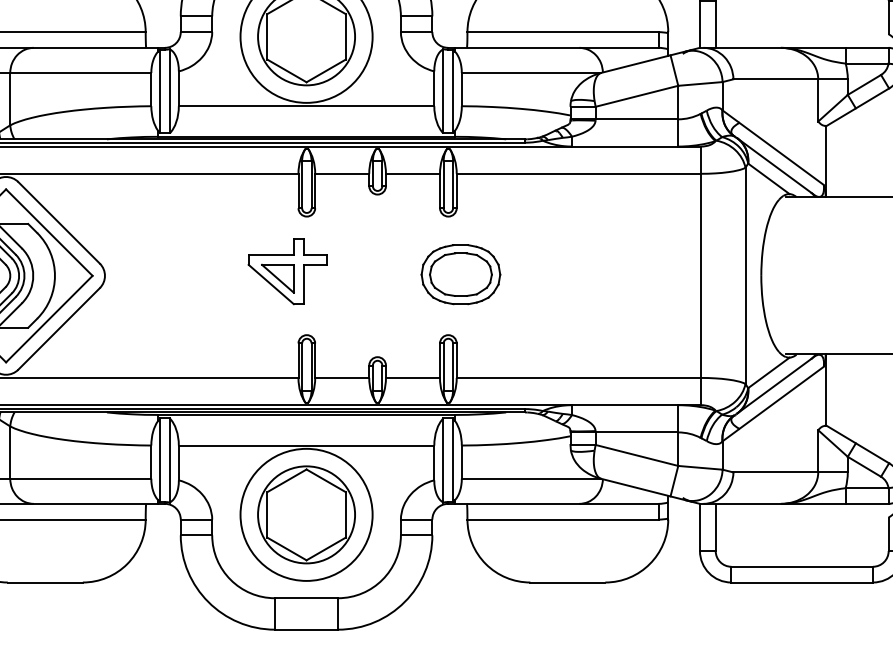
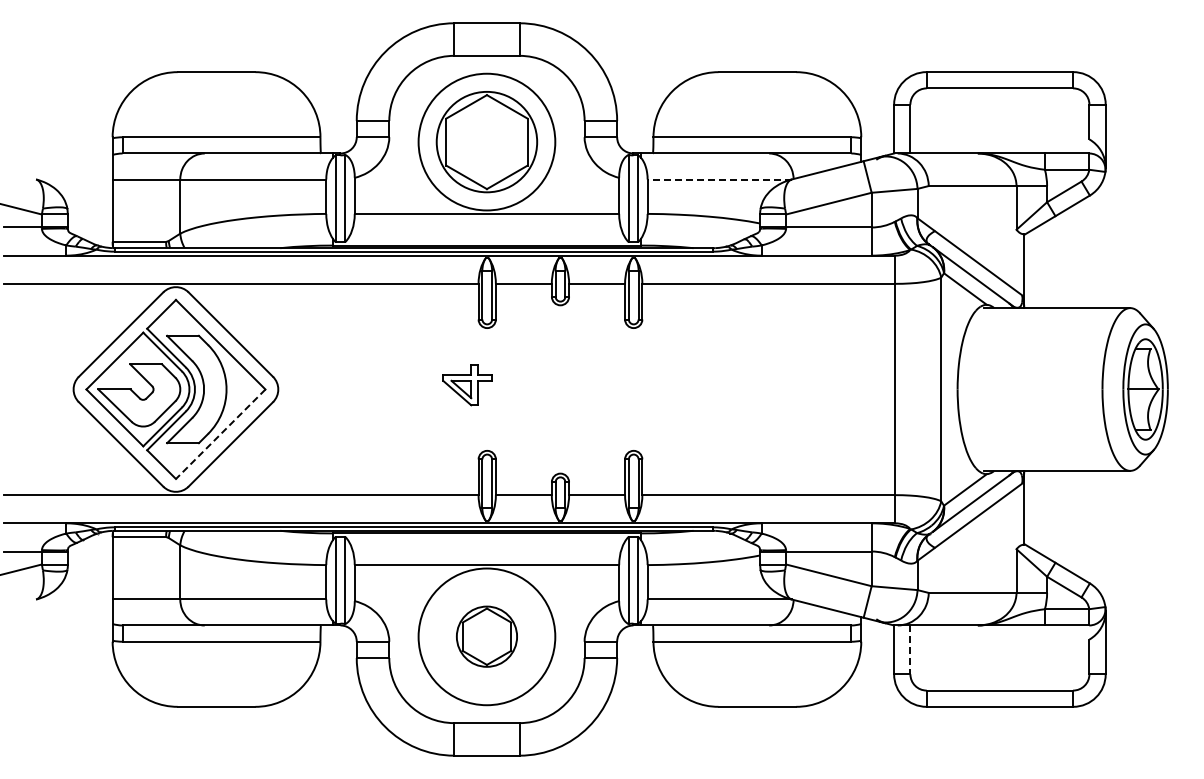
line: (531, 72) -> (719, 179), solid -> dashed
part: (287, 271) -> (467, 384), size x0.6
part: (460, 273) -> (646, 387), removed
line: (49, 319) -> (220, 434), solid -> dashed
part: (306, 514) -> (486, 636), size x0.6
line: (715, 528) -> (910, 650), solid -> dashed

